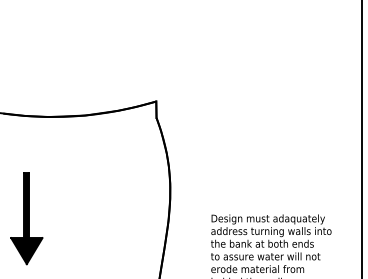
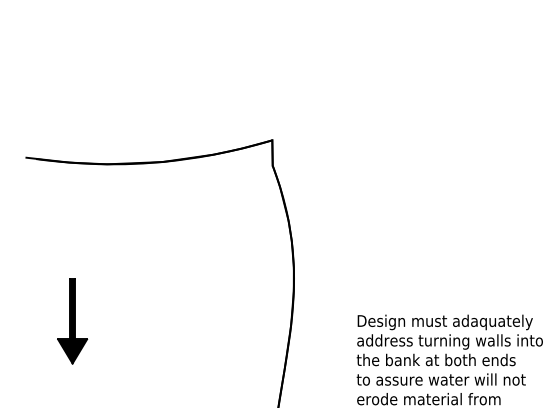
part: (26, 218) -> (71, 320), size x0.6

